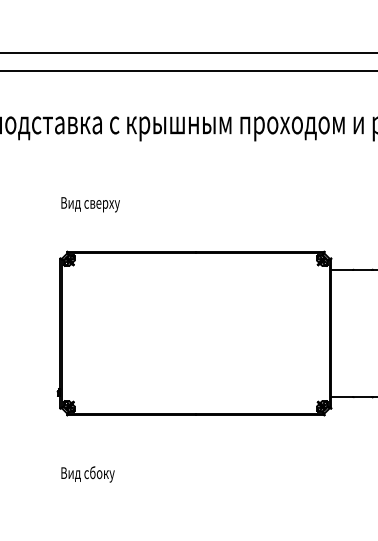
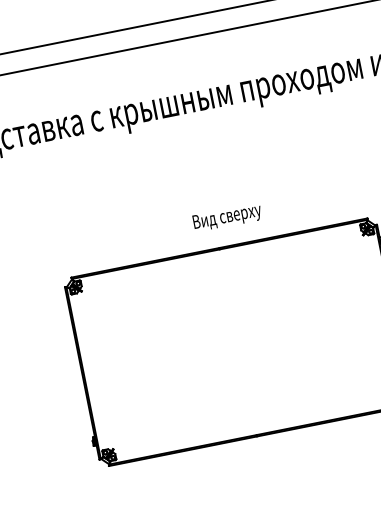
text: (90, 204) -> (227, 217), moved

